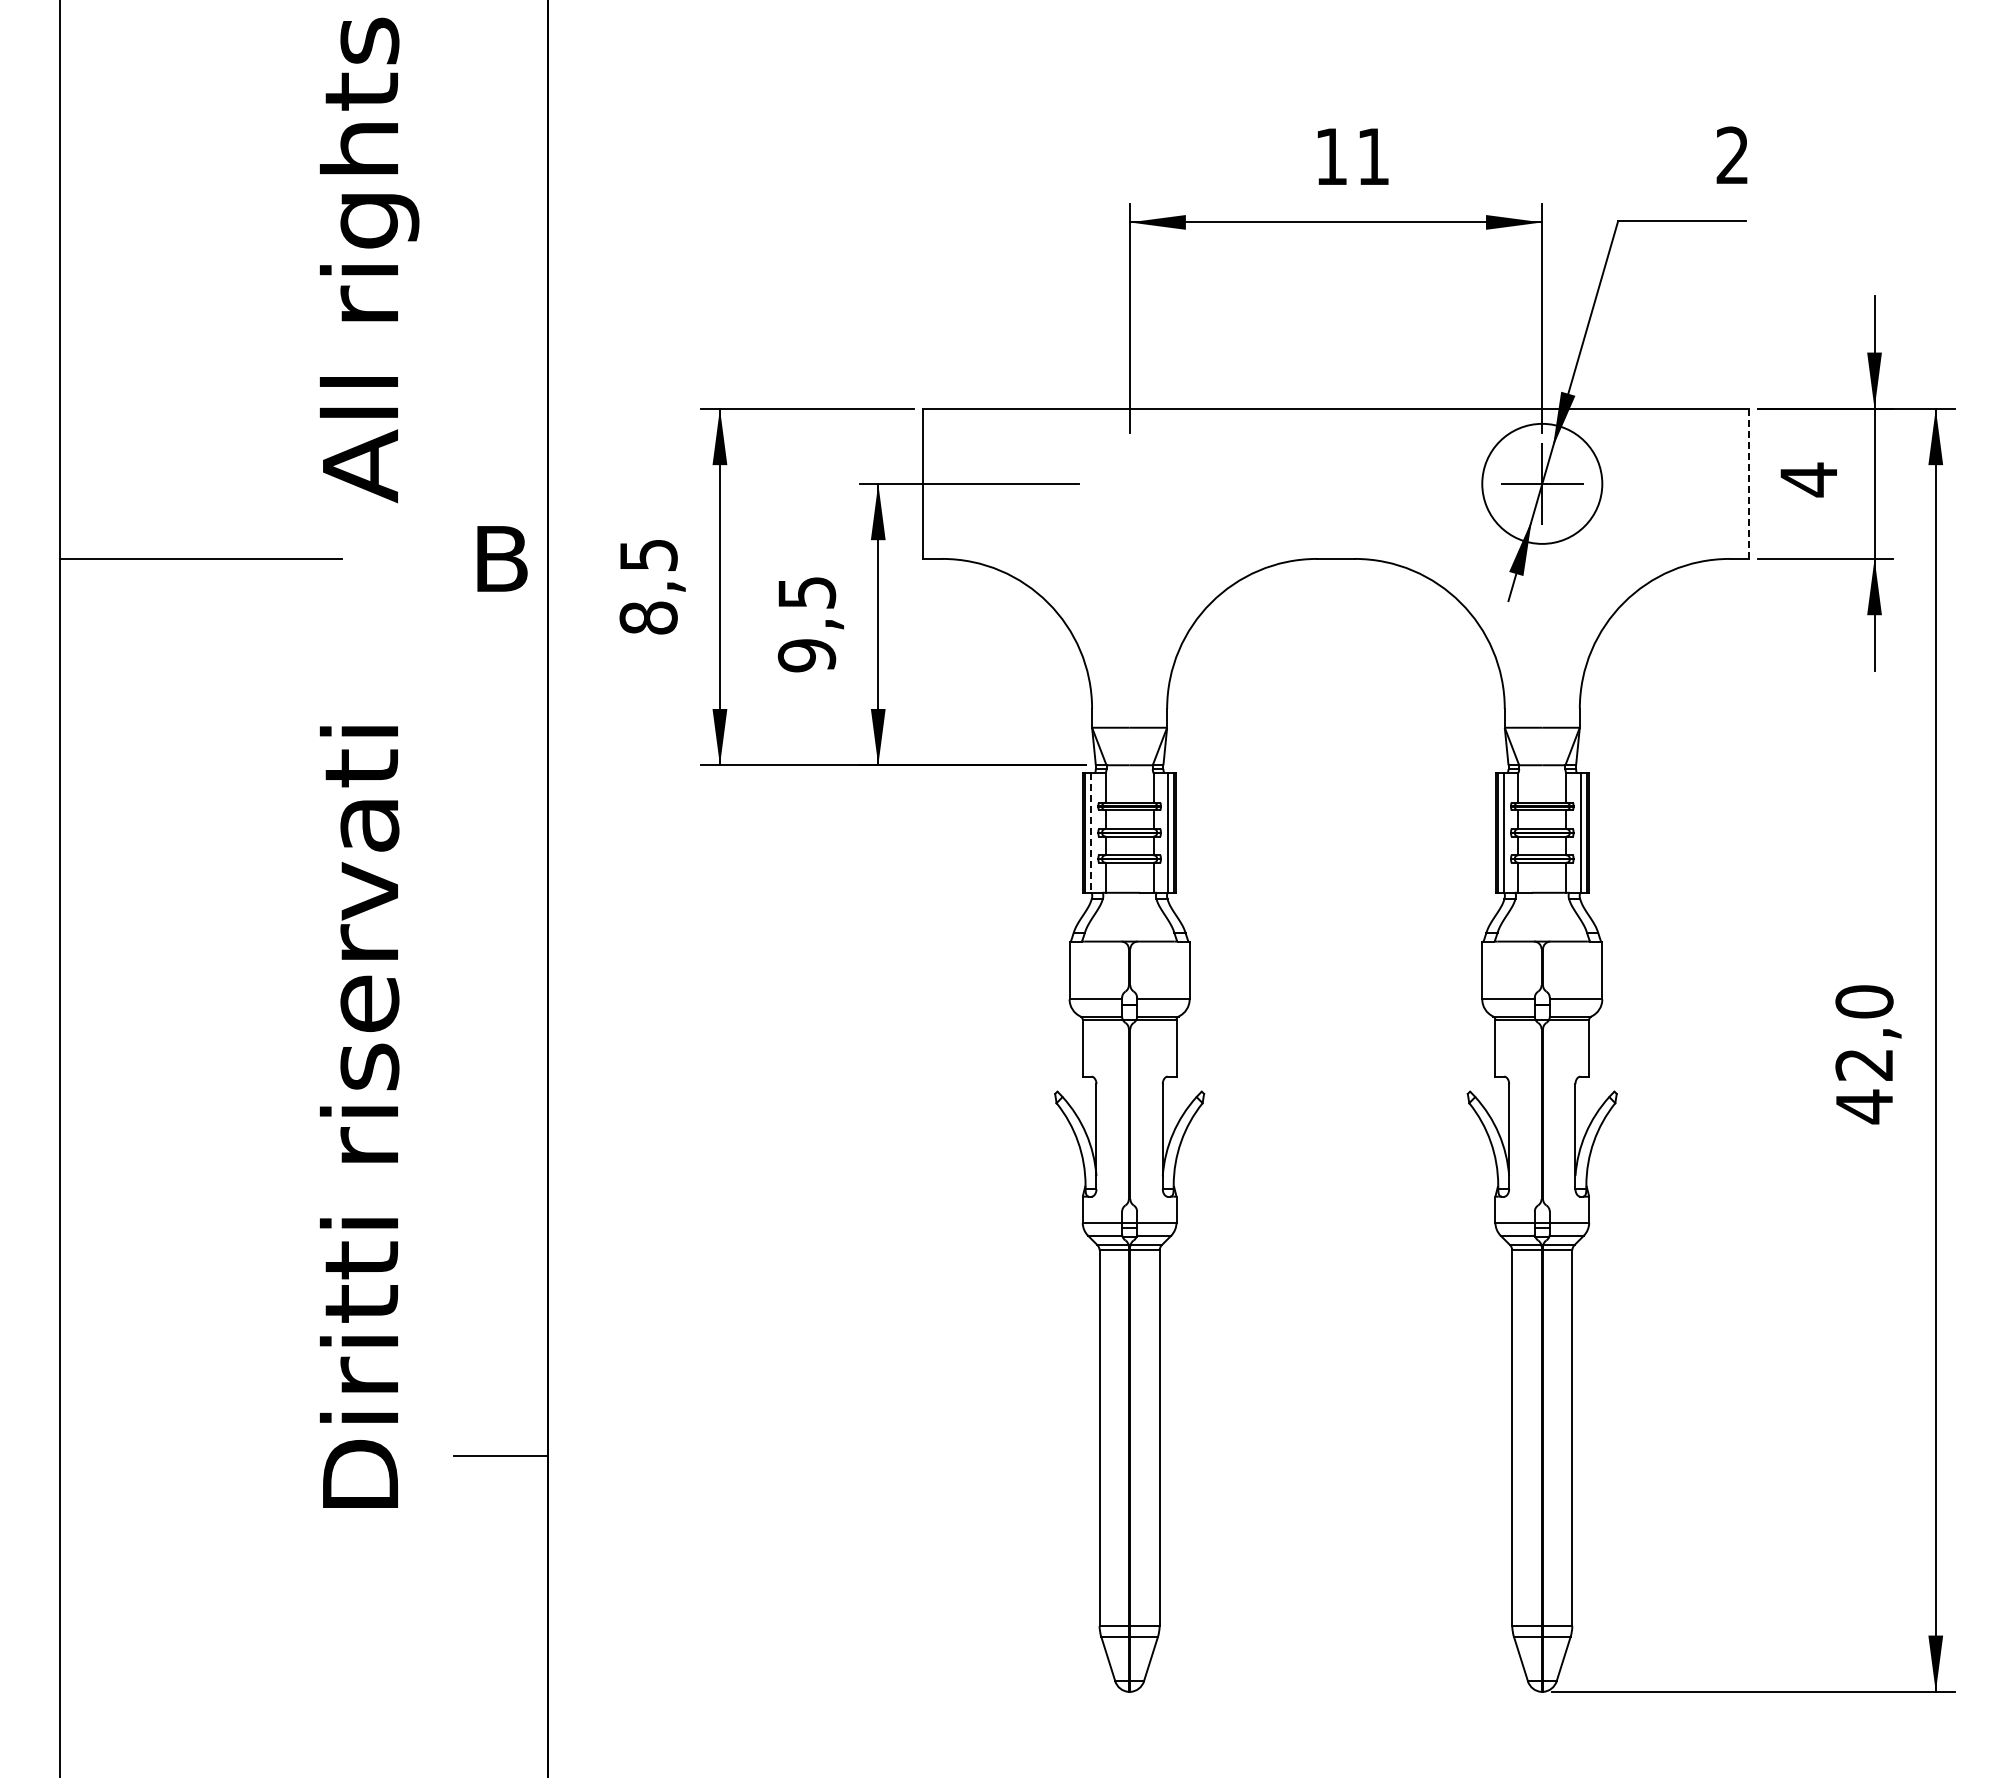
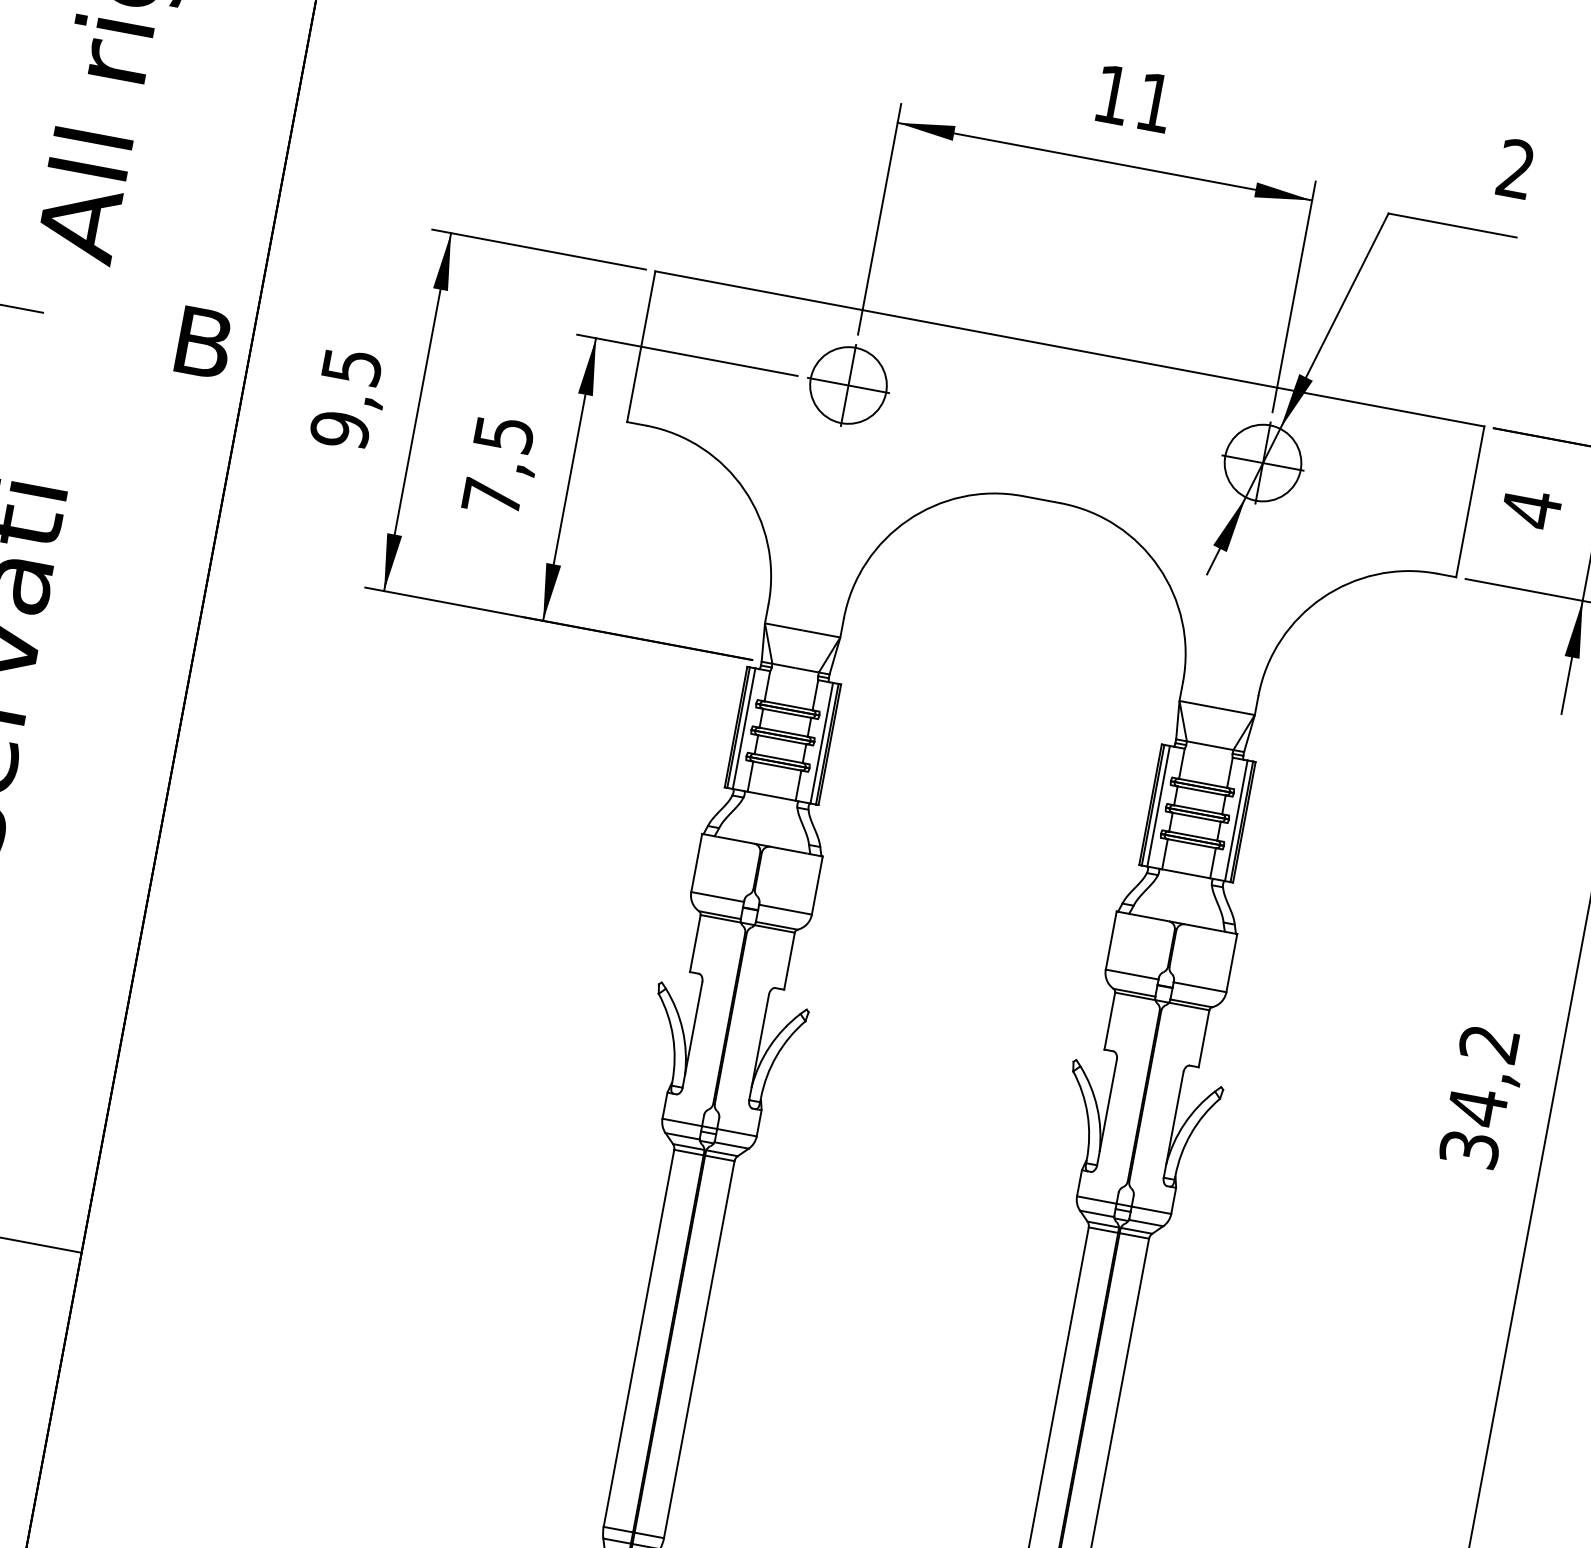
part: (1129, 483) -> (848, 385), added
circle: (1541, 483) -> (1262, 462), size x0.62
line: (1748, 484) -> (1470, 502), dashed -> solid
text: (648, 617) -> (340, 429), 8,5 -> 9,5
text: (806, 655) -> (491, 497), 9,5 -> 7,5
line: (1090, 833) -> (743, 729), dashed -> solid
text: (1864, 1054) -> (1479, 1096), 42,0 -> 34,2

